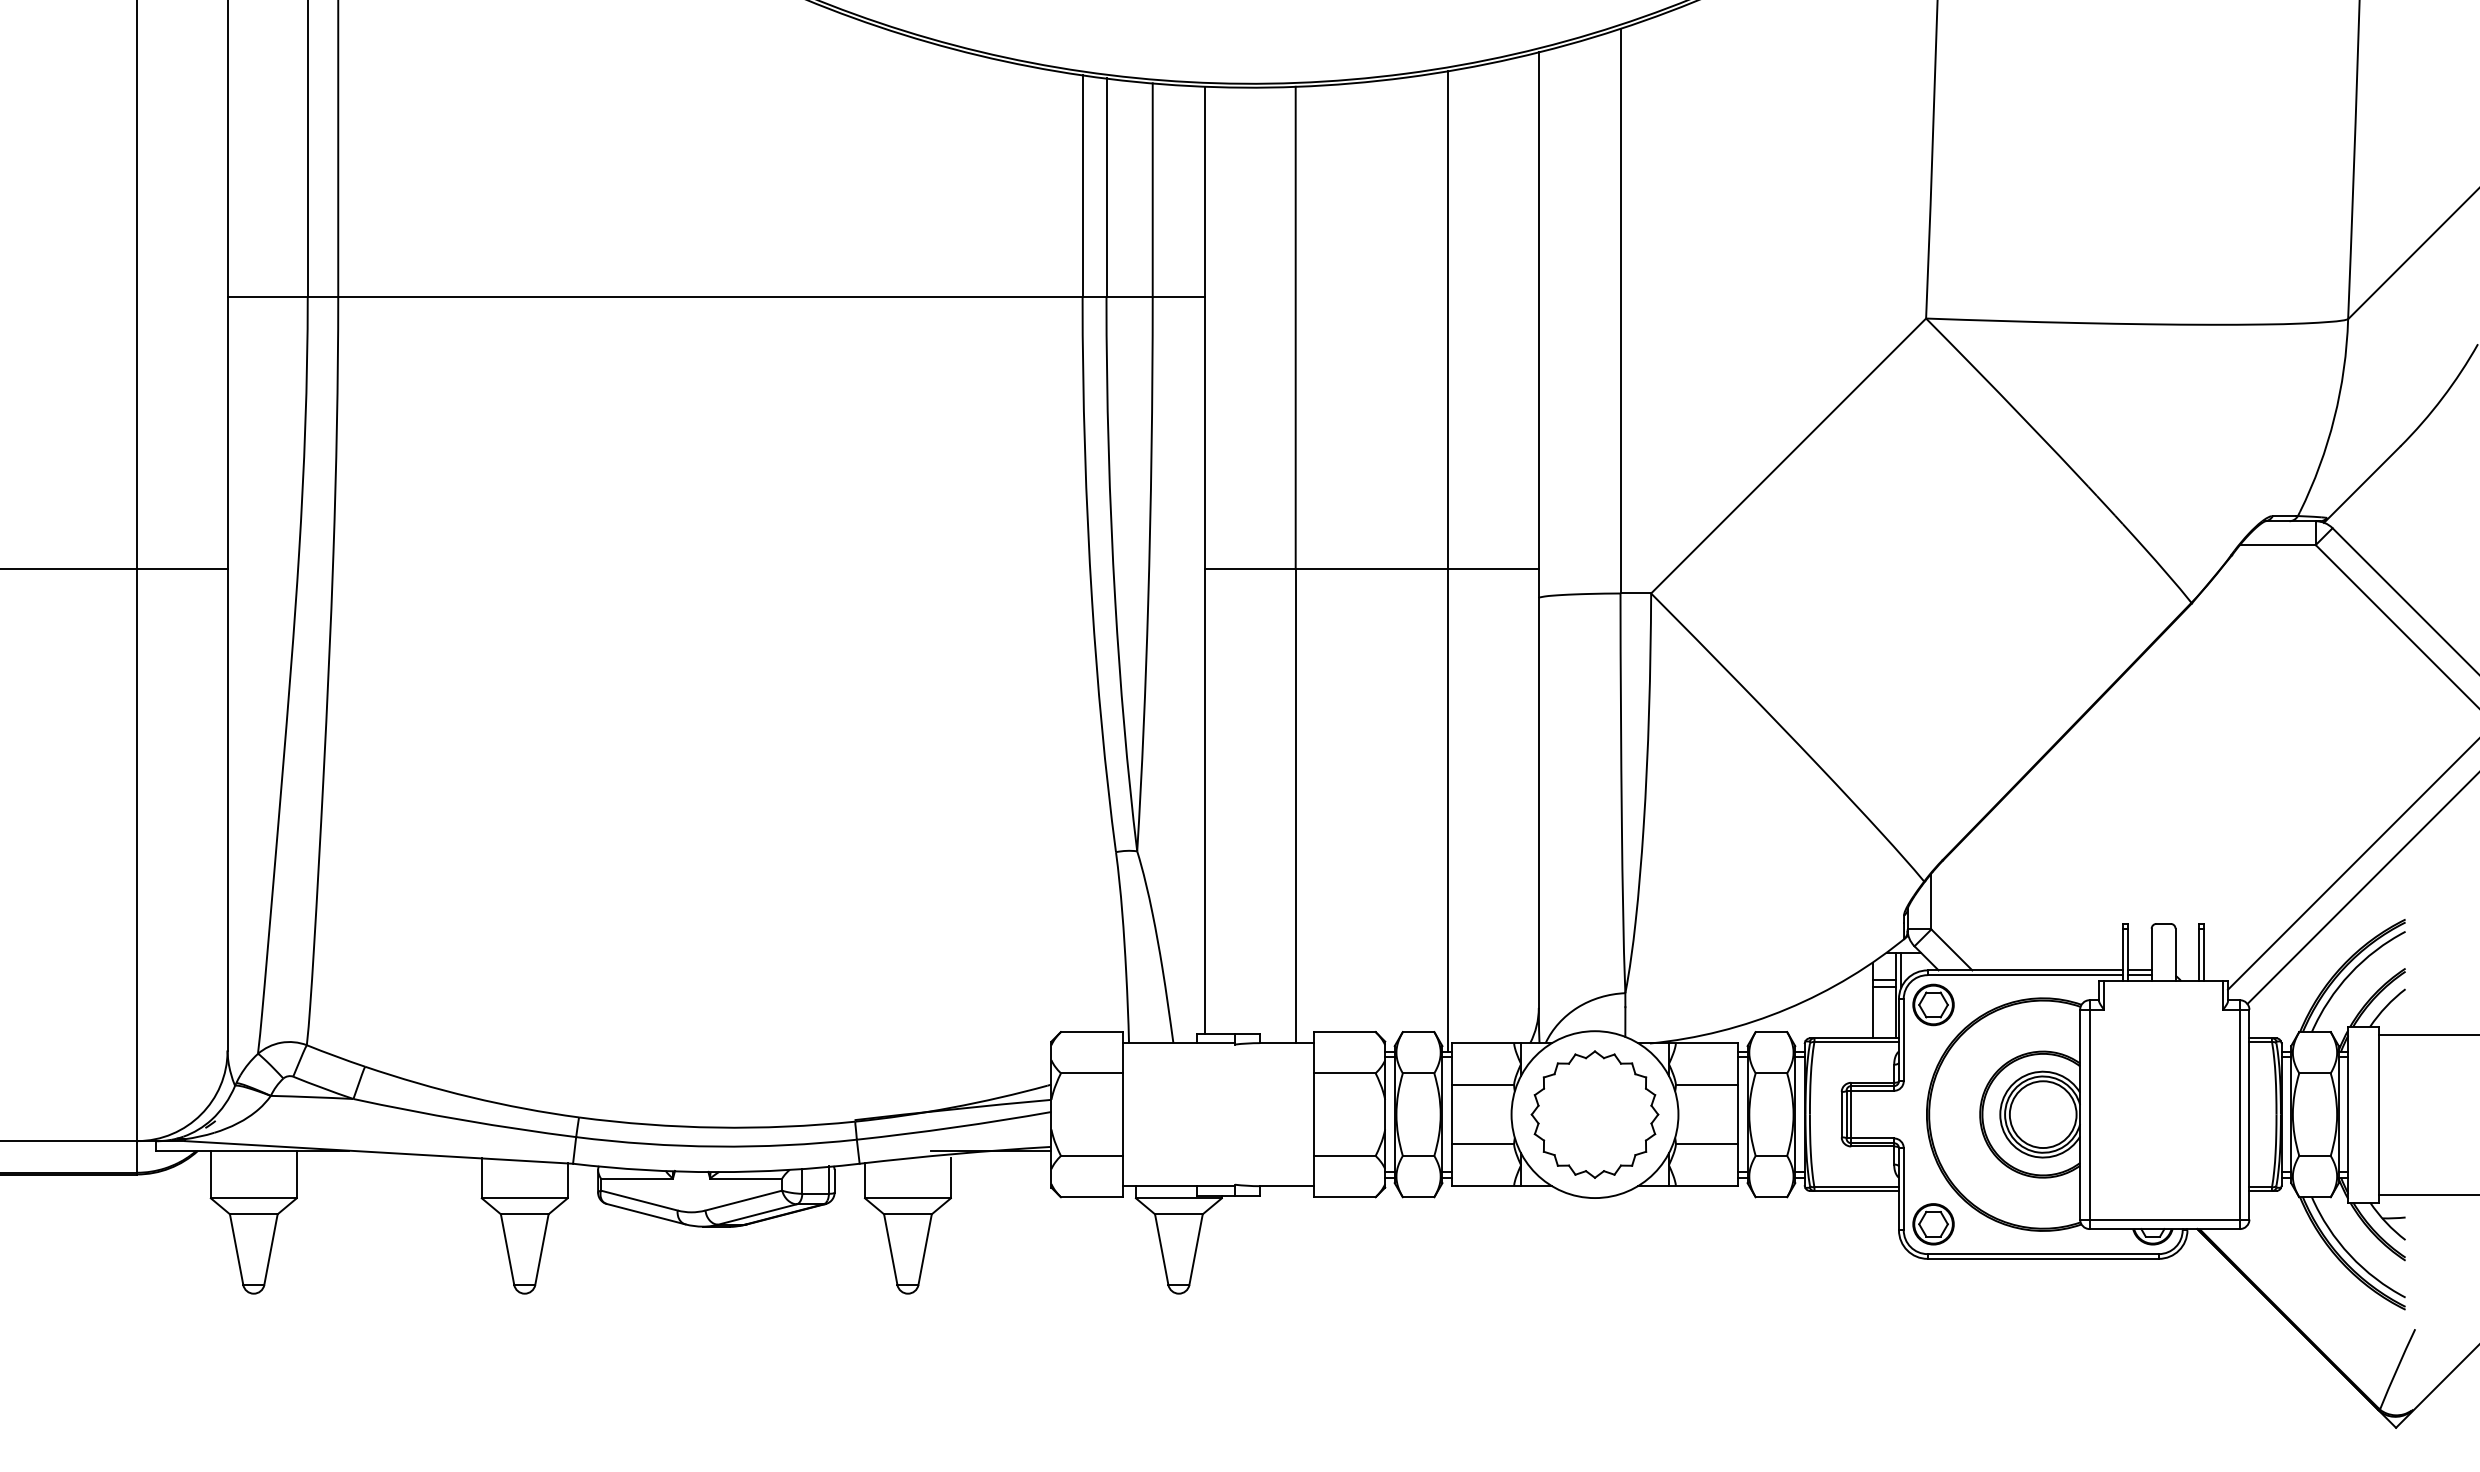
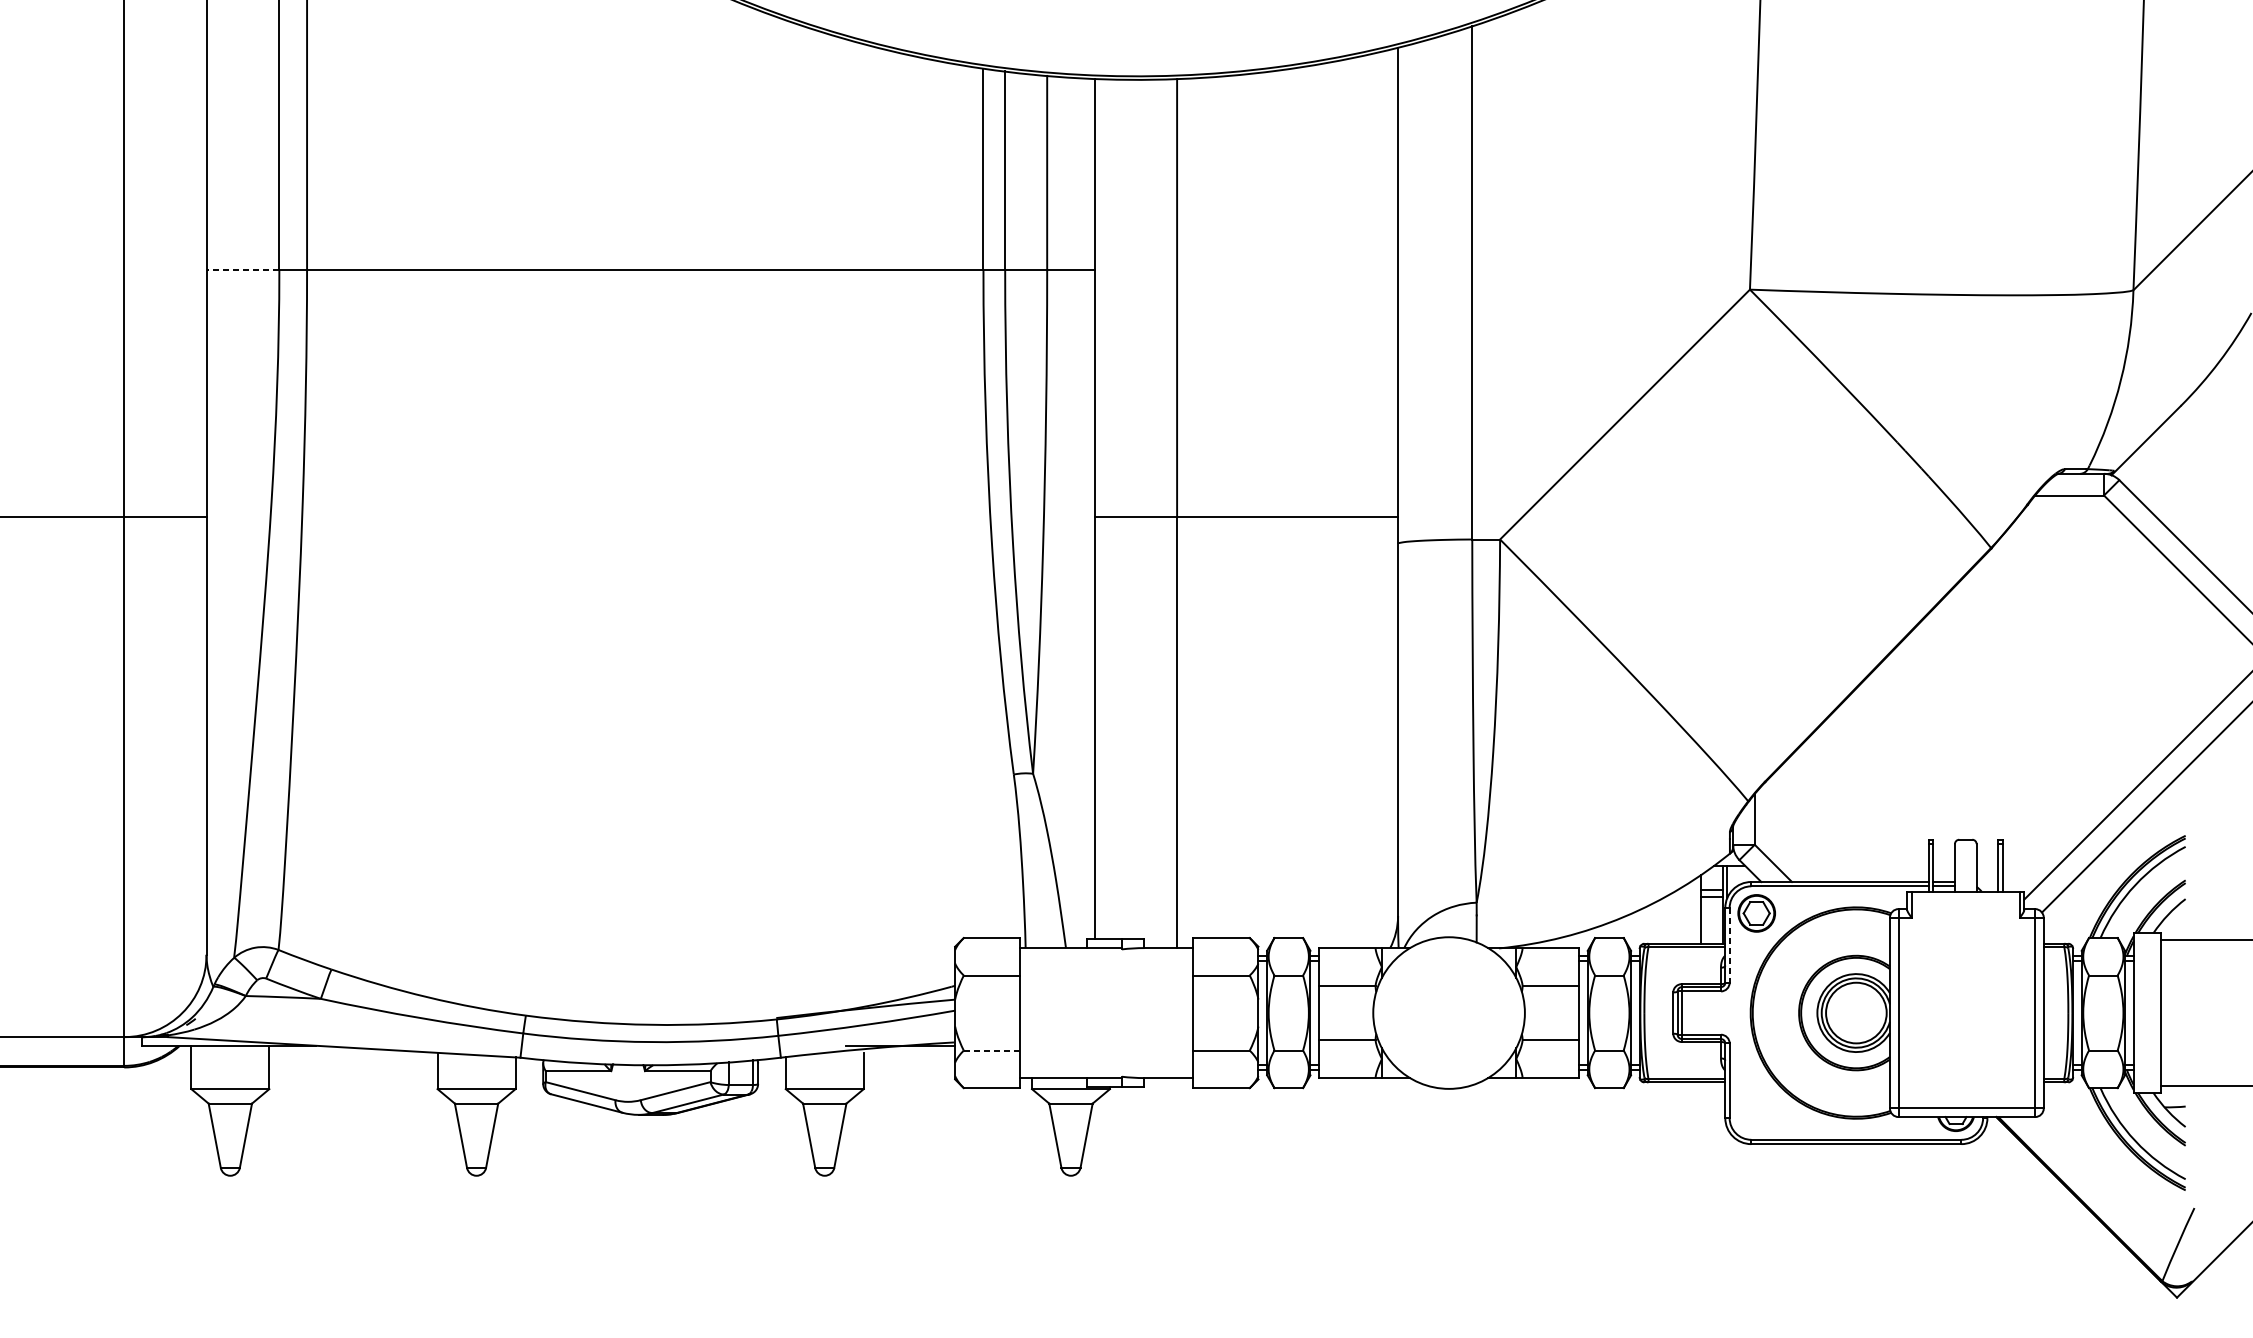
line: (267, 297) -> (242, 270), solid -> dashed
line: (1448, 561) -> (1315, 510), removed
line: (1903, 1040) -> (1729, 945), solid -> dashed
part: (1594, 1114) -> (1448, 1012), removed
line: (1091, 1155) -> (991, 1050), solid -> dashed
part: (1933, 1224) -> (1756, 1112), removed

